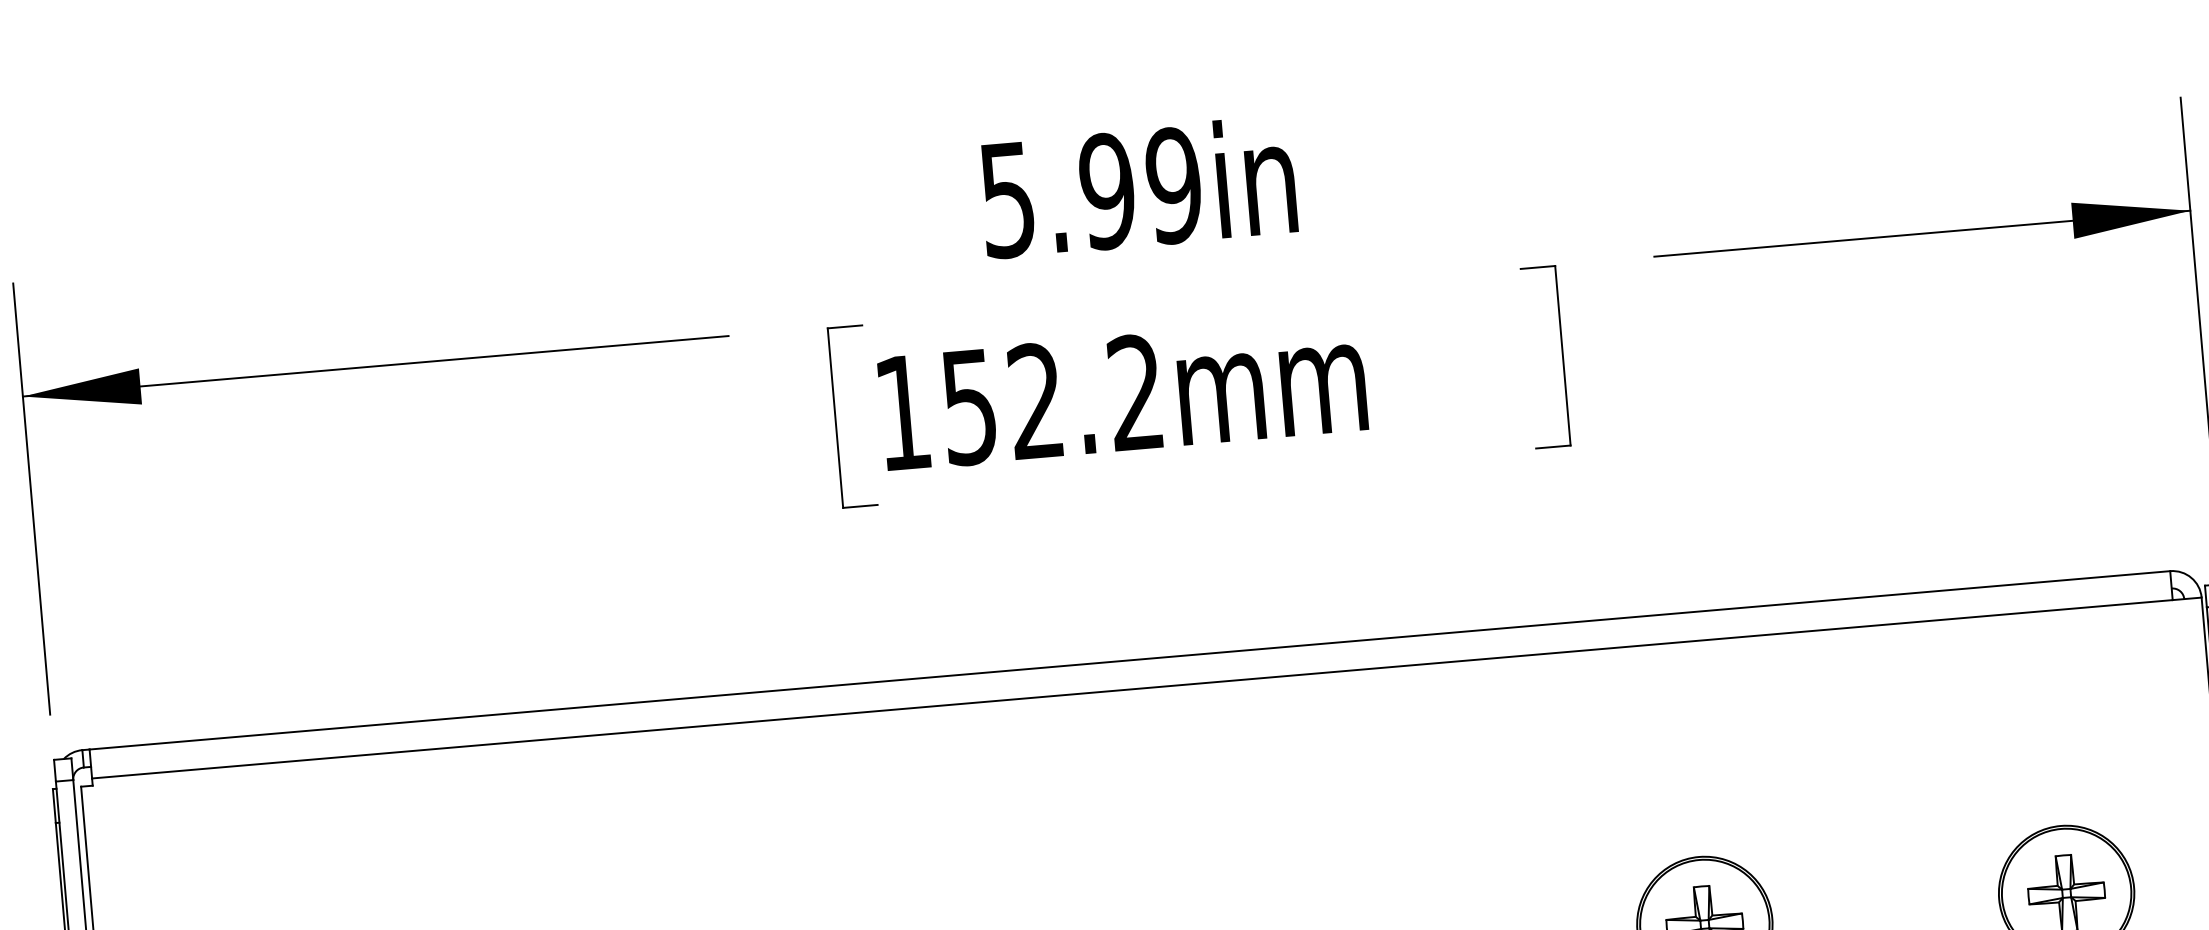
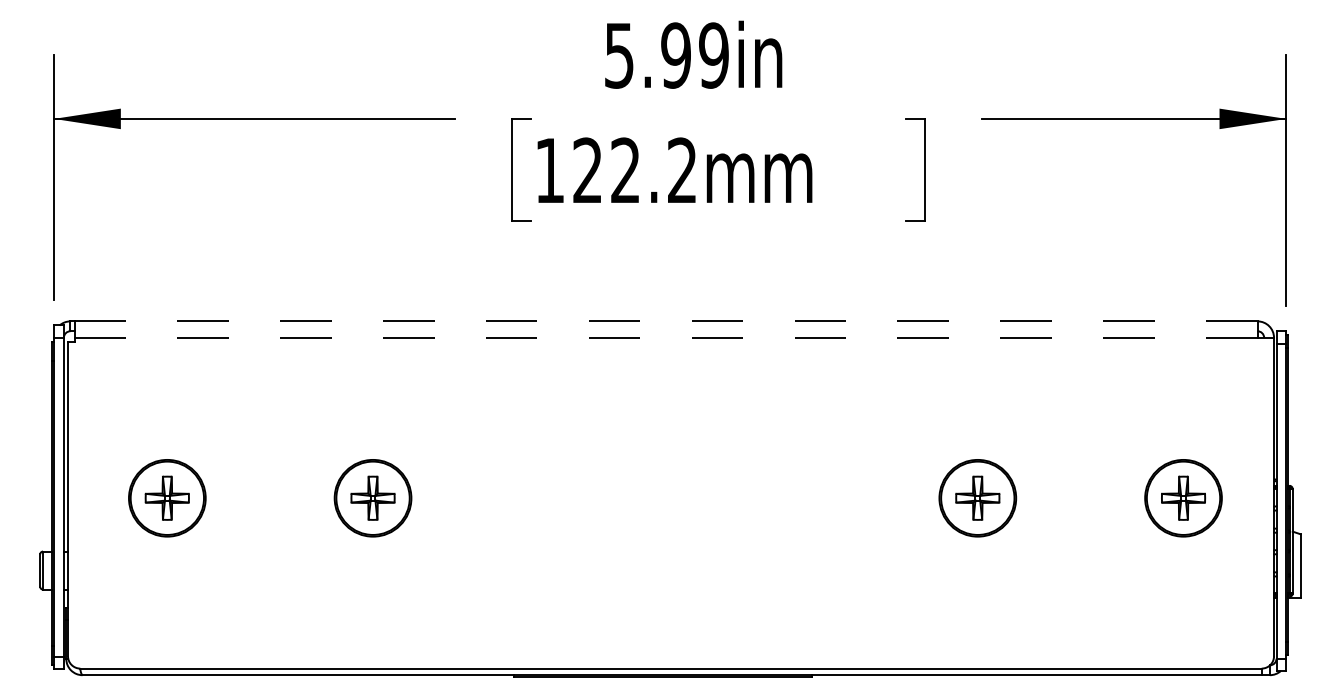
text: (968, 406) -> (587, 170), 152.2mm -> 122.2mm
line: (1130, 660) -> (666, 321), solid -> dashed
line: (1133, 688) -> (666, 337), solid -> dashed

